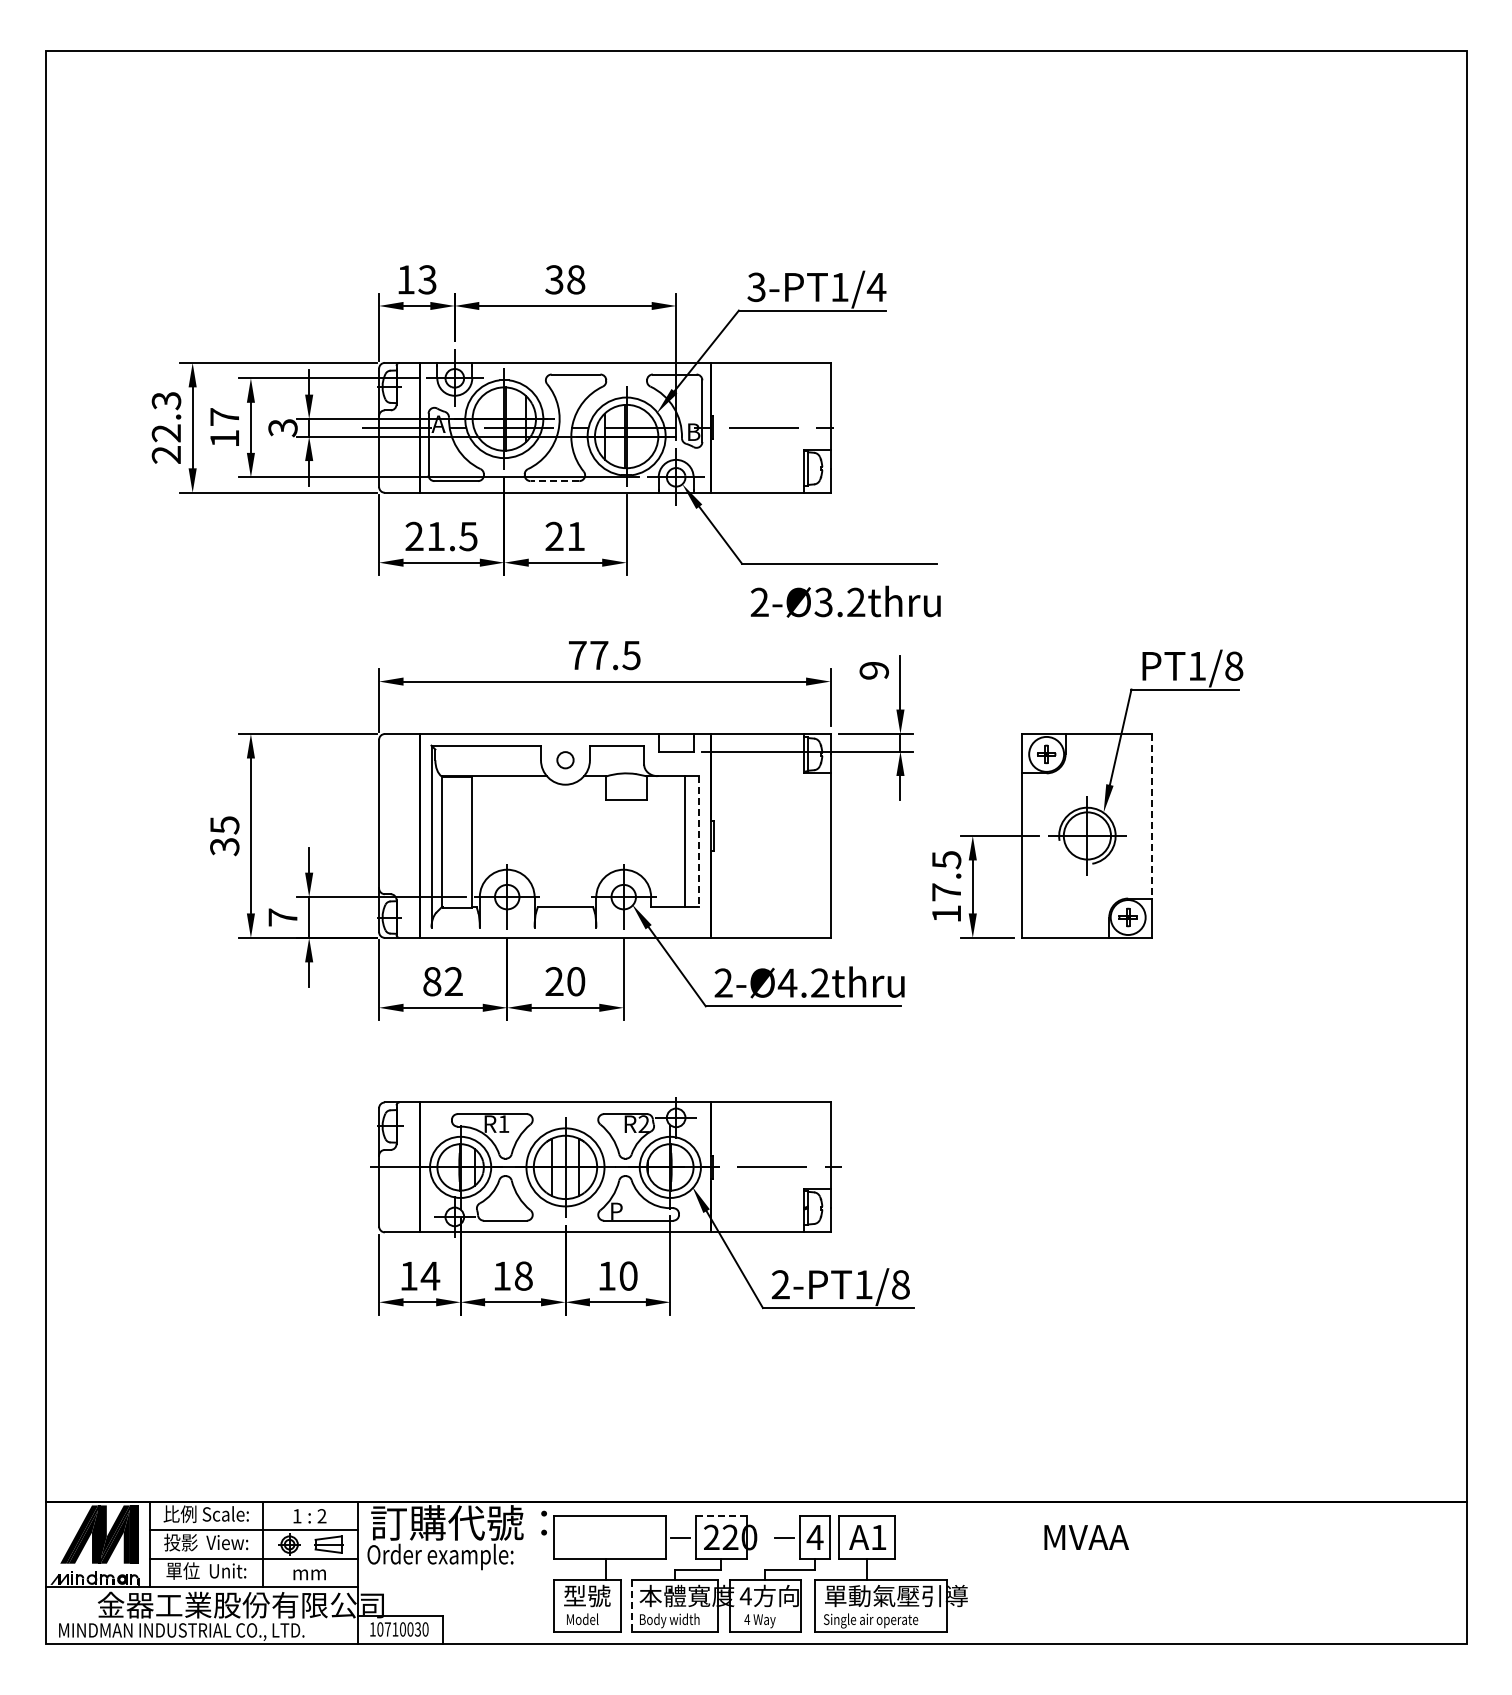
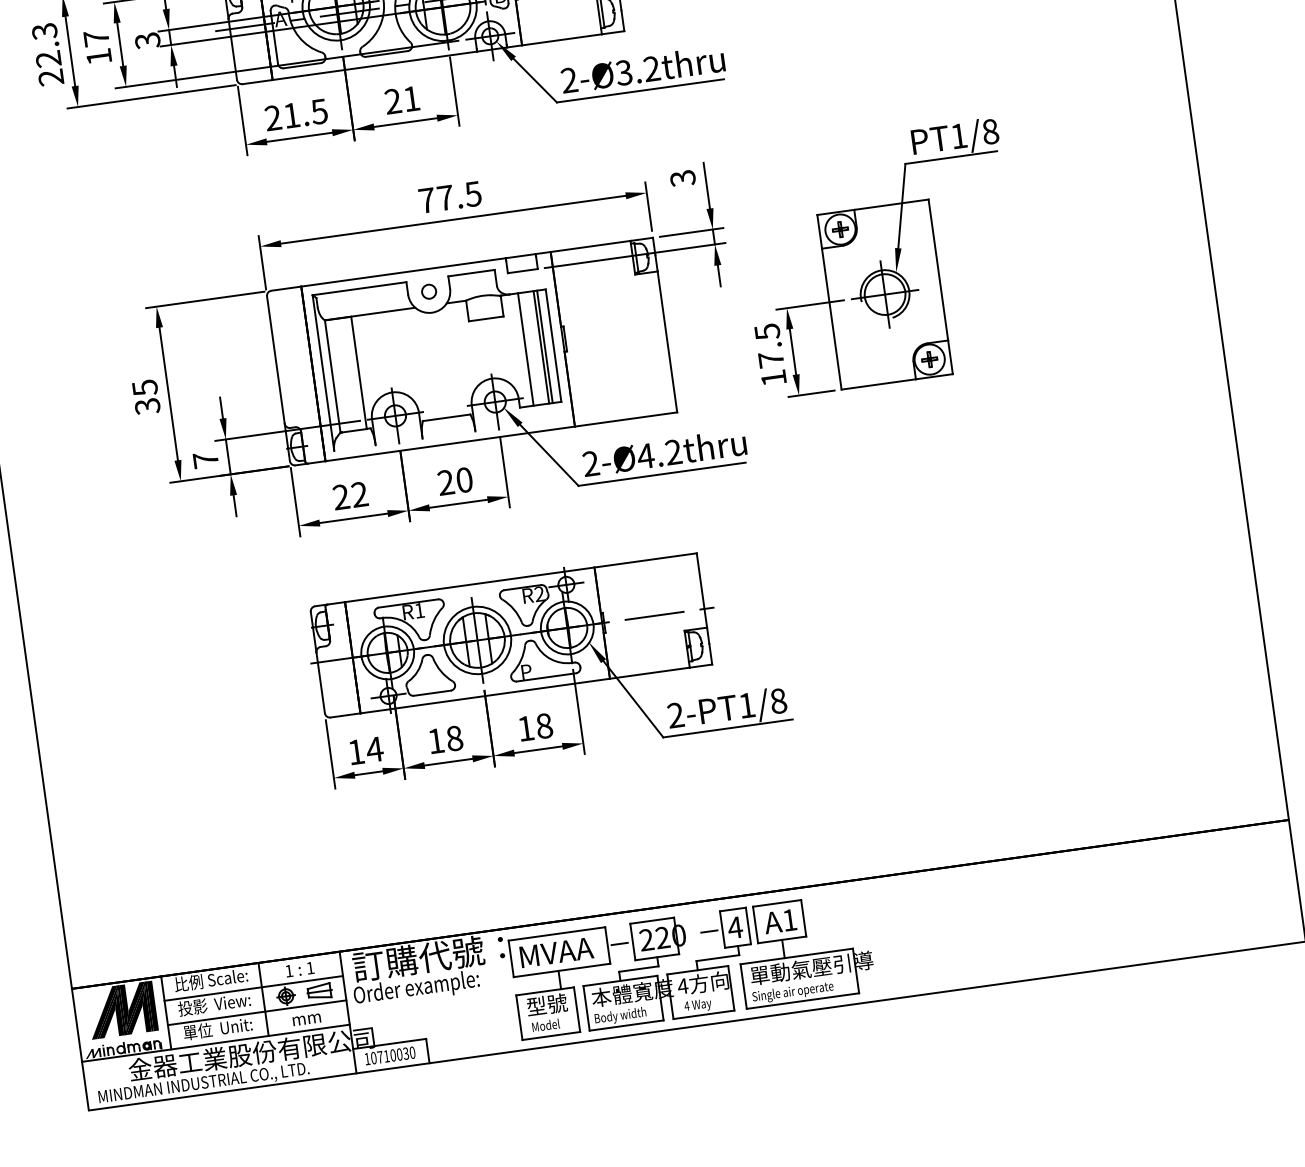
line: (554, 481) -> (386, 54), dashed -> solid
text: (845, 601) -> (642, 69), moved
text: (873, 671) -> (682, 179), 9 -> 3
line: (1152, 816) -> (938, 270), dashed -> solid
line: (667, 841) -> (526, 349), added
line: (689, 841) -> (544, 346), added
line: (699, 841) -> (553, 345), dashed -> solid
text: (432, 981) -> (341, 497), 82 -> 22
text: (628, 1275) -> (544, 725), 10 -> 18
text: (321, 1516) -> (310, 968), 2 -> 1
line: (721, 1516) -> (652, 920), dashed -> solid
text: (1086, 1537) -> (556, 952), moved
line: (631, 1606) -> (586, 1008), dashed -> solid

